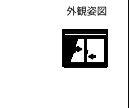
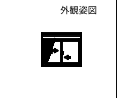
part: (85, 47) -> (61, 49), moved

